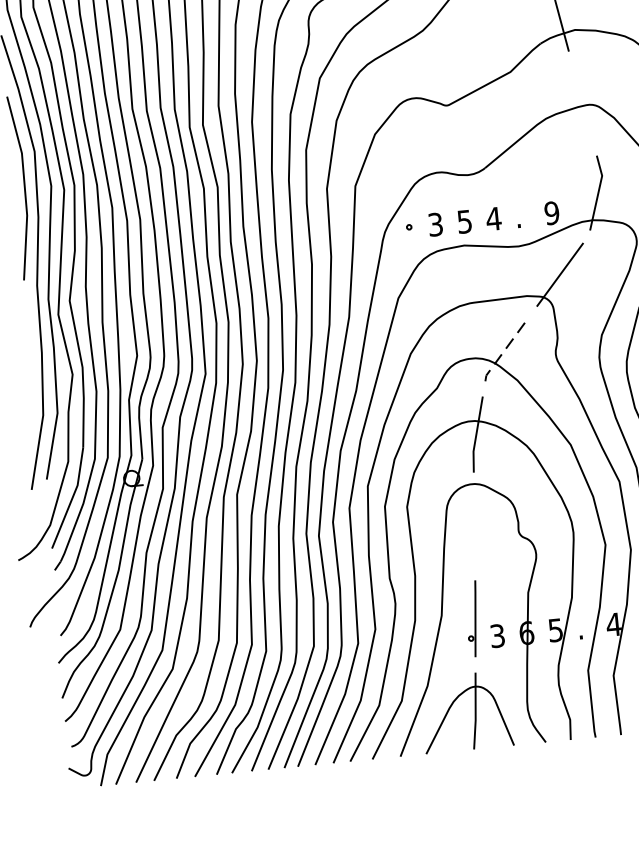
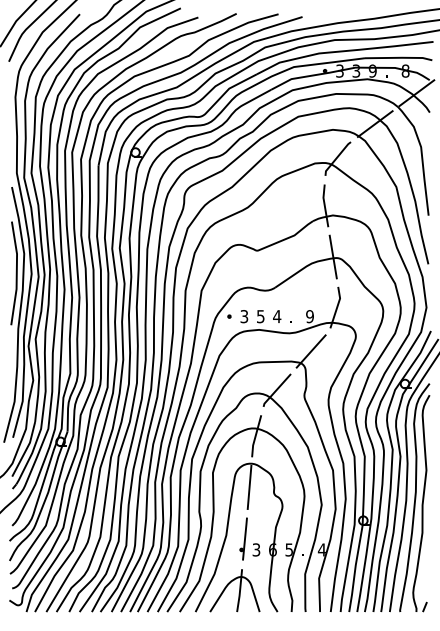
line: (581, 102) -> (332, 256), added
line: (505, 349) -> (276, 390), dashed -> solid
line: (474, 524) -> (249, 486), added

